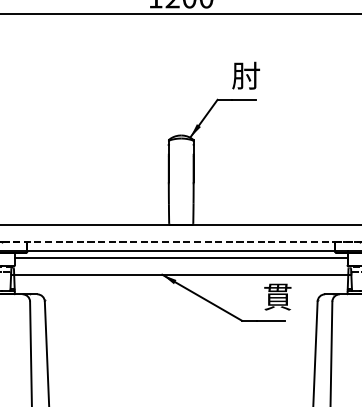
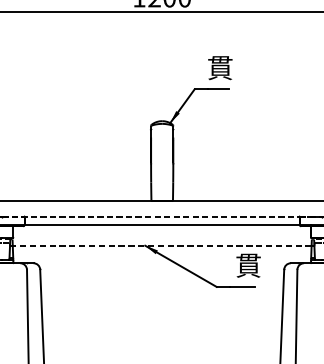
text: (246, 75) -> (220, 67), 肘 -> 貫
line: (180, 258) -> (161, 231), removed
line: (180, 275) -> (161, 246), solid -> dashed

